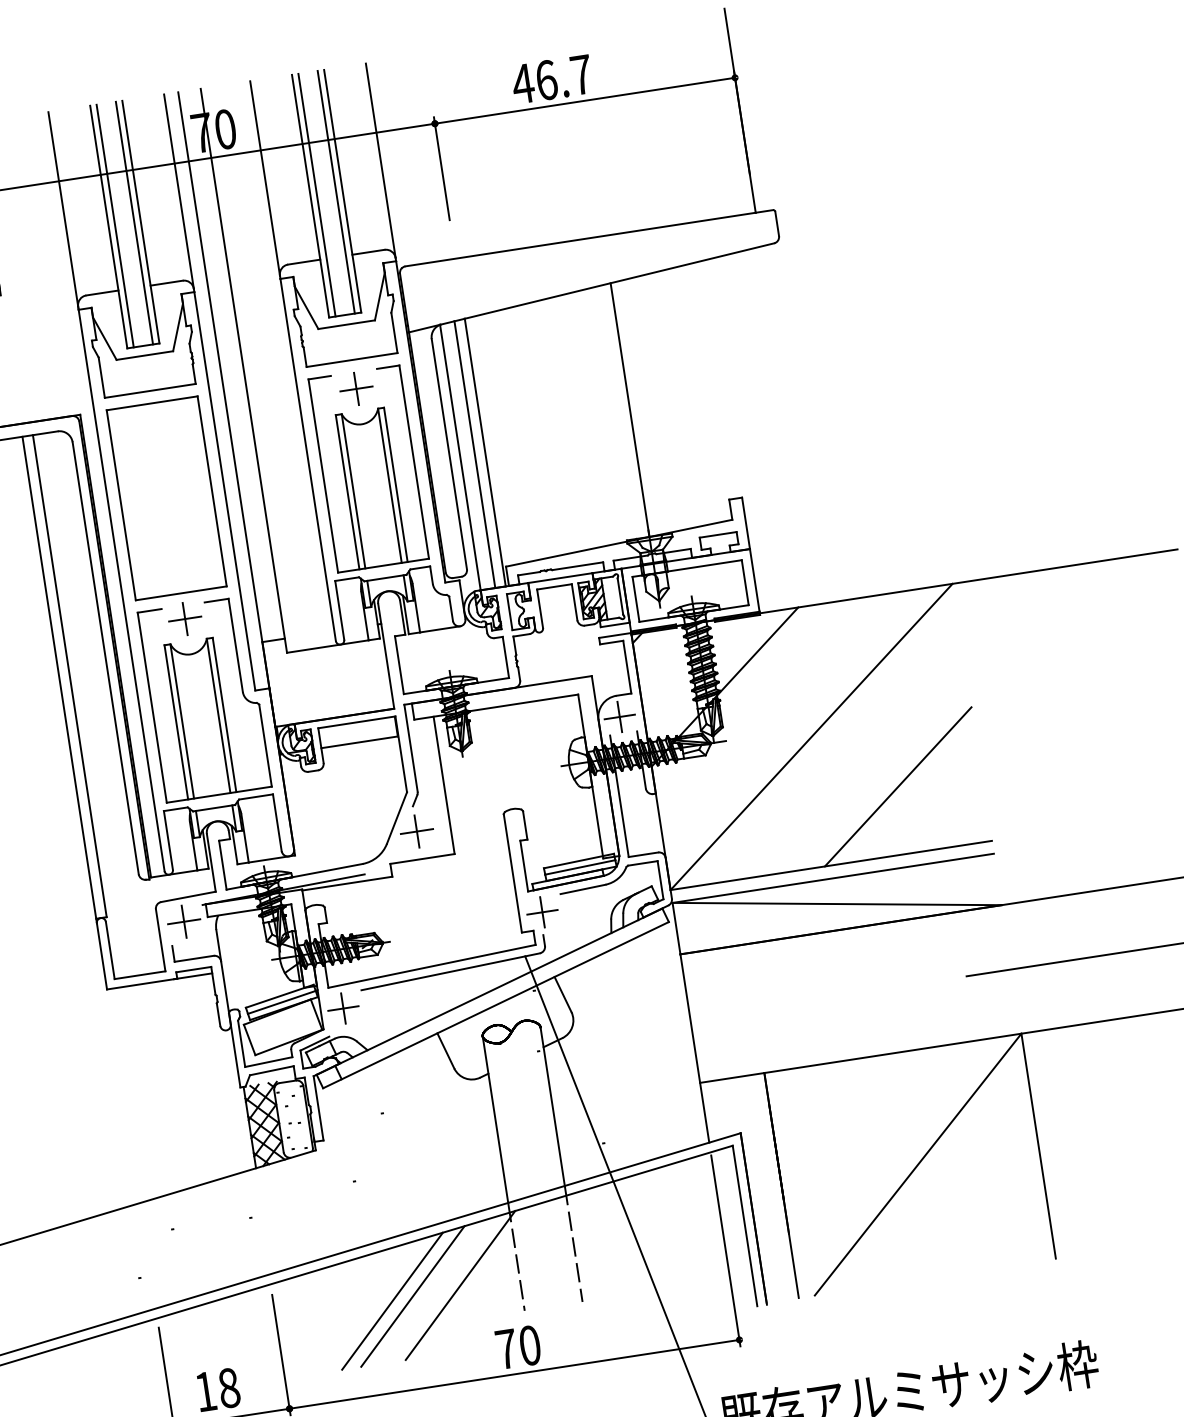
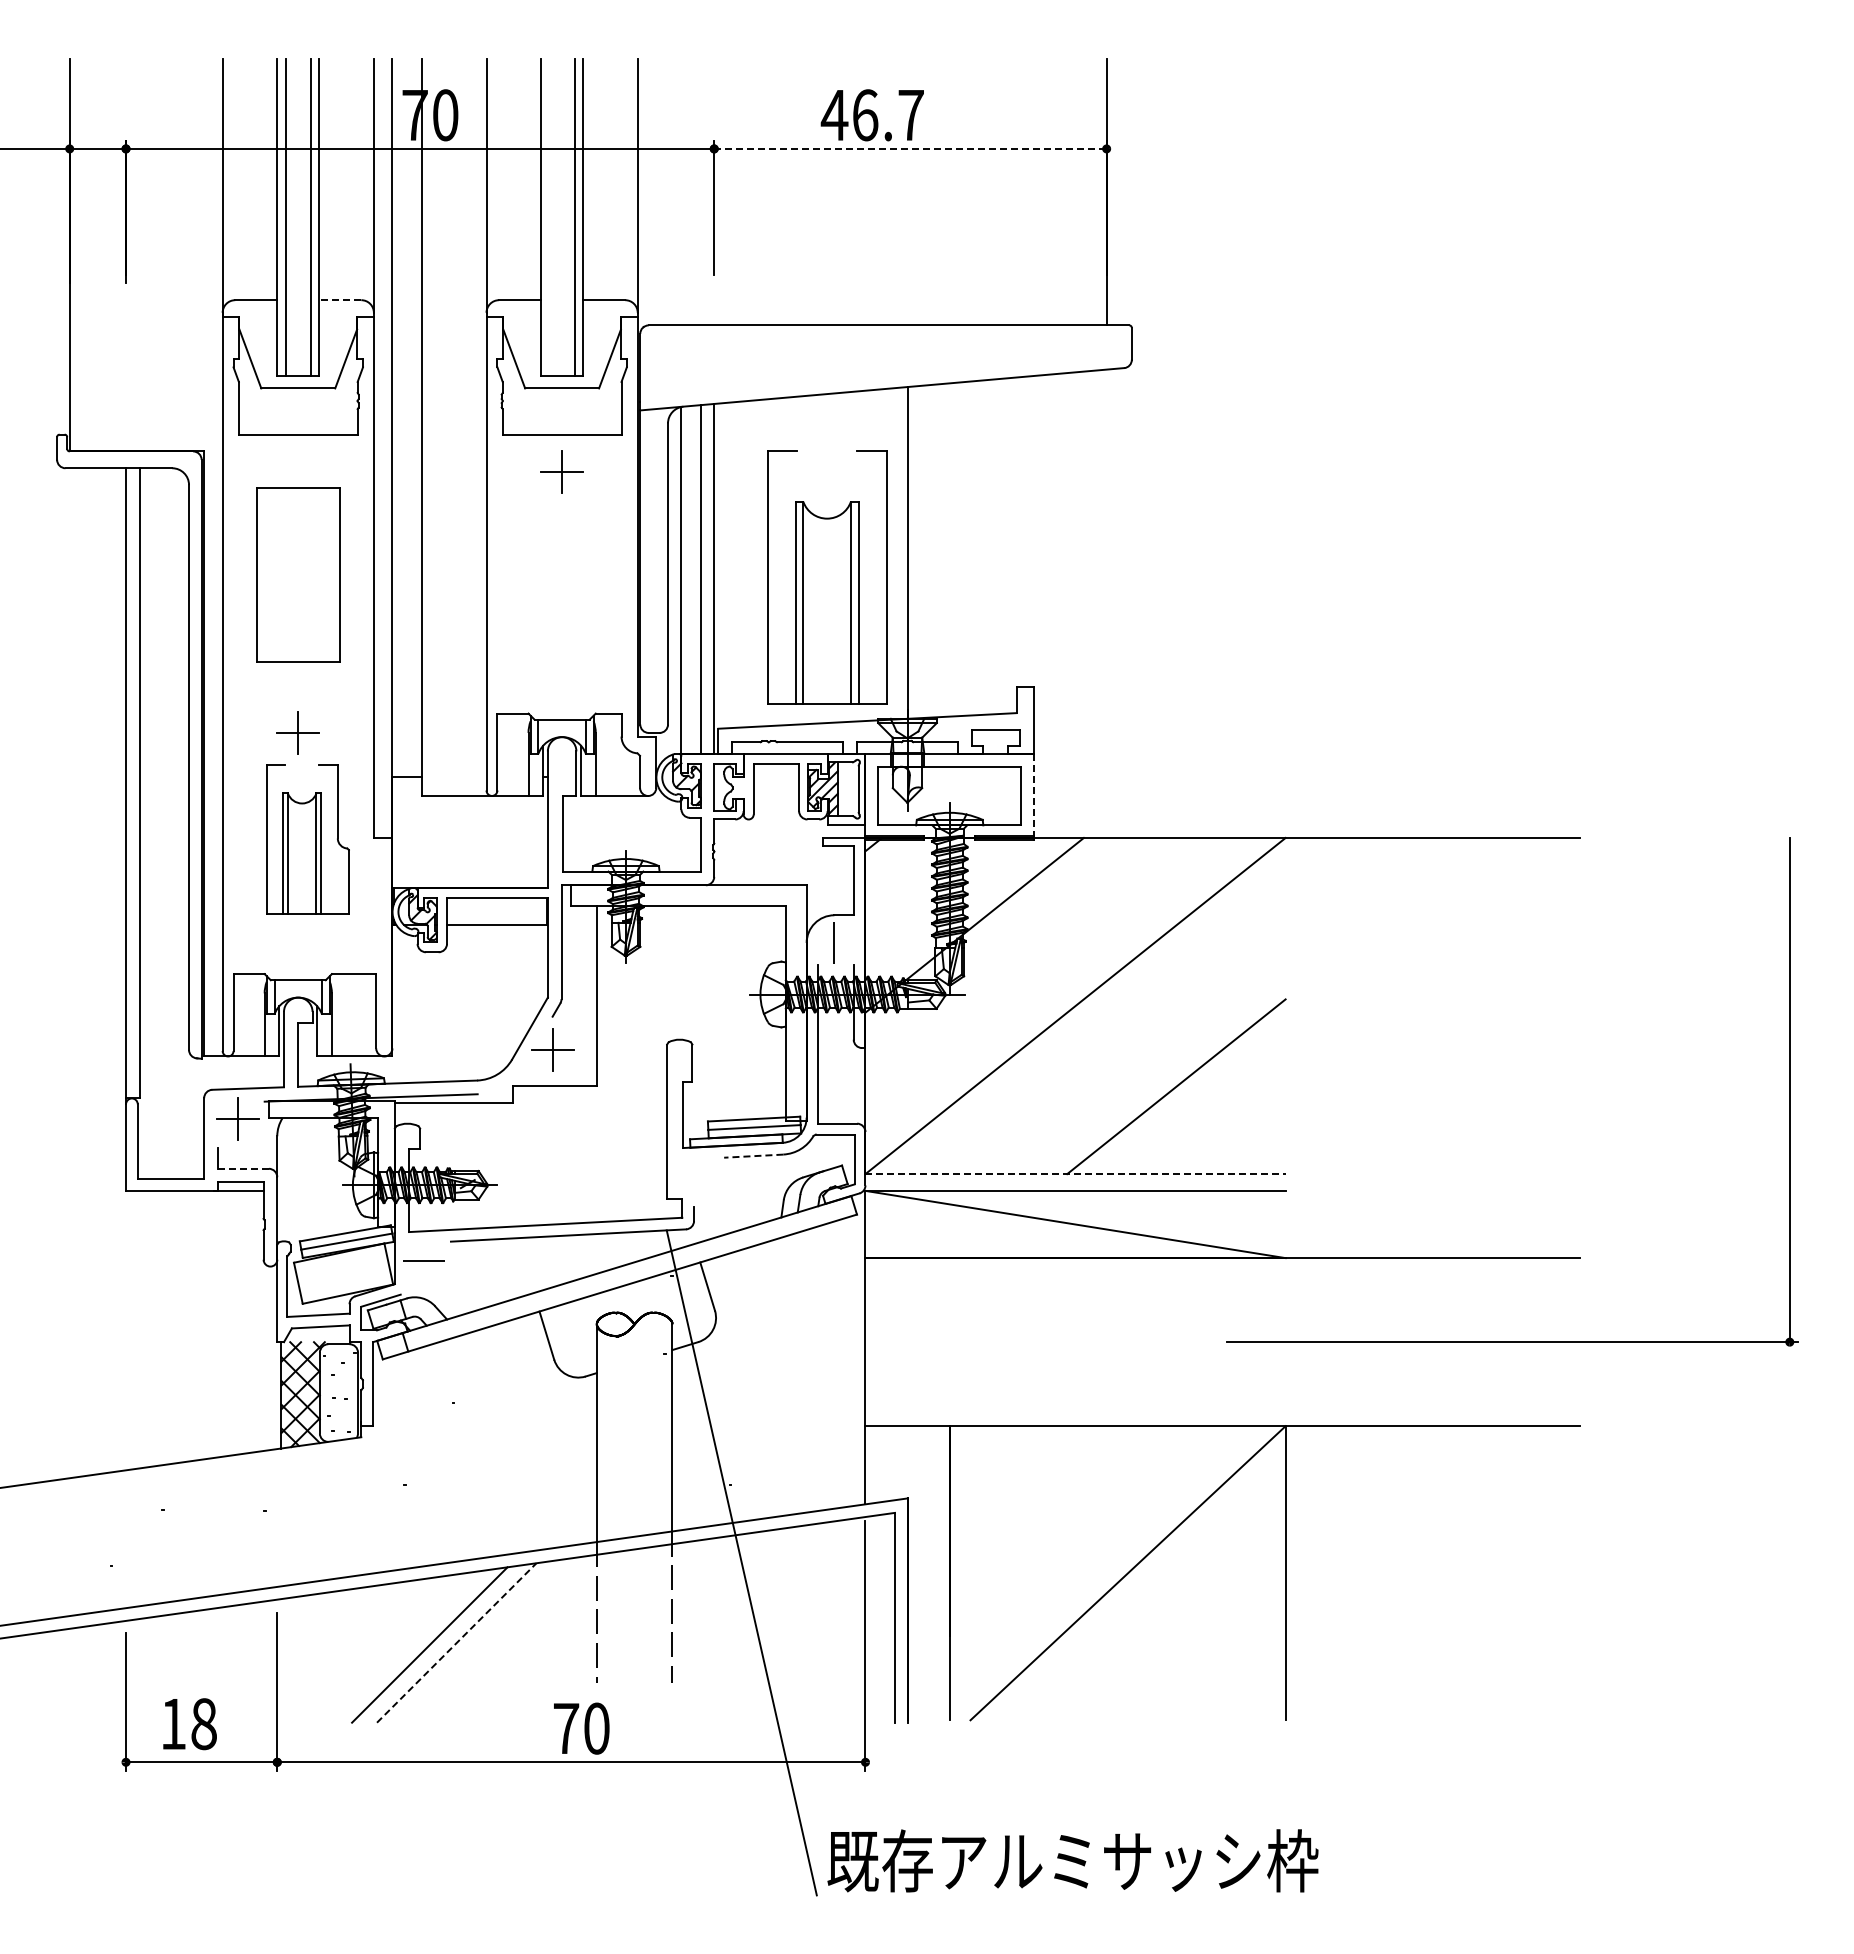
line: (585, 100) -> (910, 148), solid -> dashed
line: (316, 194) -> (549, 216), removed
line: (166, 283) -> (339, 300), solid -> dashed
part: (369, 469) -> (827, 577), moved
part: (166, 497) -> (298, 574), size x0.7
line: (754, 581) -> (1033, 796), solid -> dashed
part: (204, 699) -> (307, 839), size x0.6
line: (619, 717) -> (834, 943), removed
line: (832, 865) -> (1076, 1174), solid -> dashed
line: (582, 889) -> (753, 1156), solid -> dashed
part: (541, 911) -> (696, 1176), removed
line: (194, 958) -> (243, 1168), solid -> dashed
line: (343, 1008) -> (424, 1261), removed
line: (460, 1284) -> (519, 1637), removed
line: (412, 1296) -> (456, 1642), solid -> dashed

